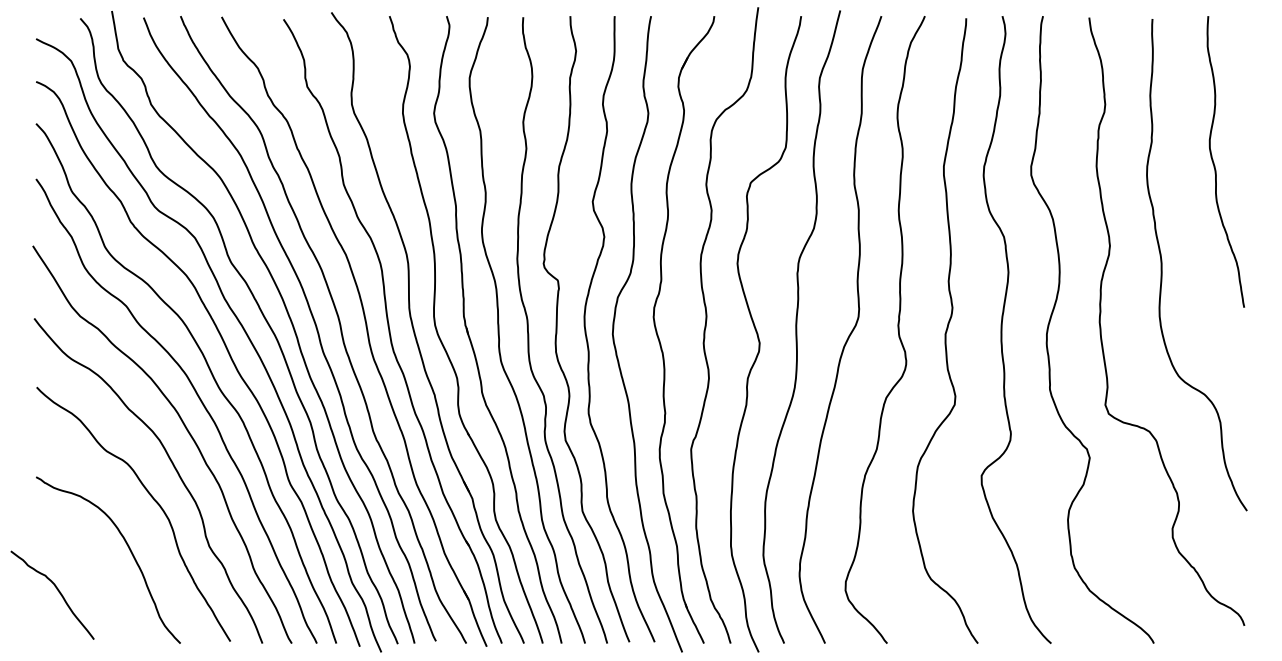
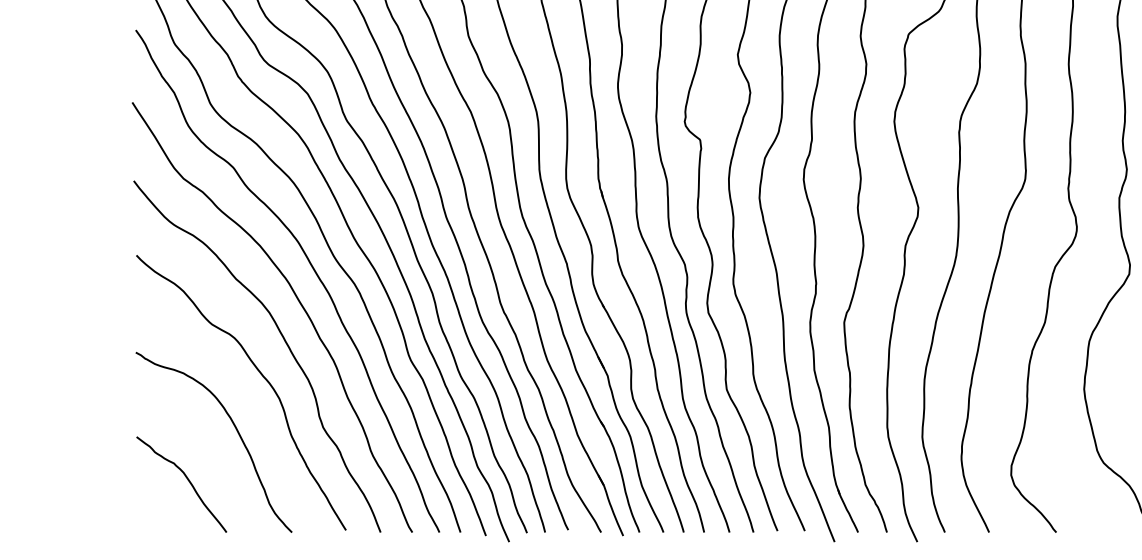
curve: (58, 592) -> (188, 481), moved

